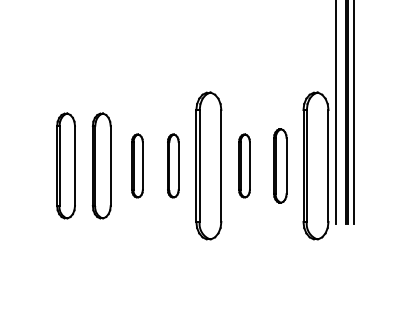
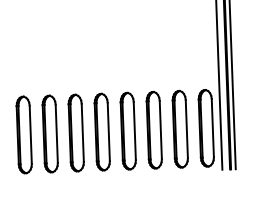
part: (137, 165) -> (76, 132), size x1.67
part: (173, 165) -> (102, 131), size x1.67
part: (208, 165) -> (127, 130), size x0.71
part: (244, 165) -> (154, 129), size x1.67
part: (280, 165) -> (180, 128), size x1.43
part: (315, 165) -> (205, 127), size x0.71

